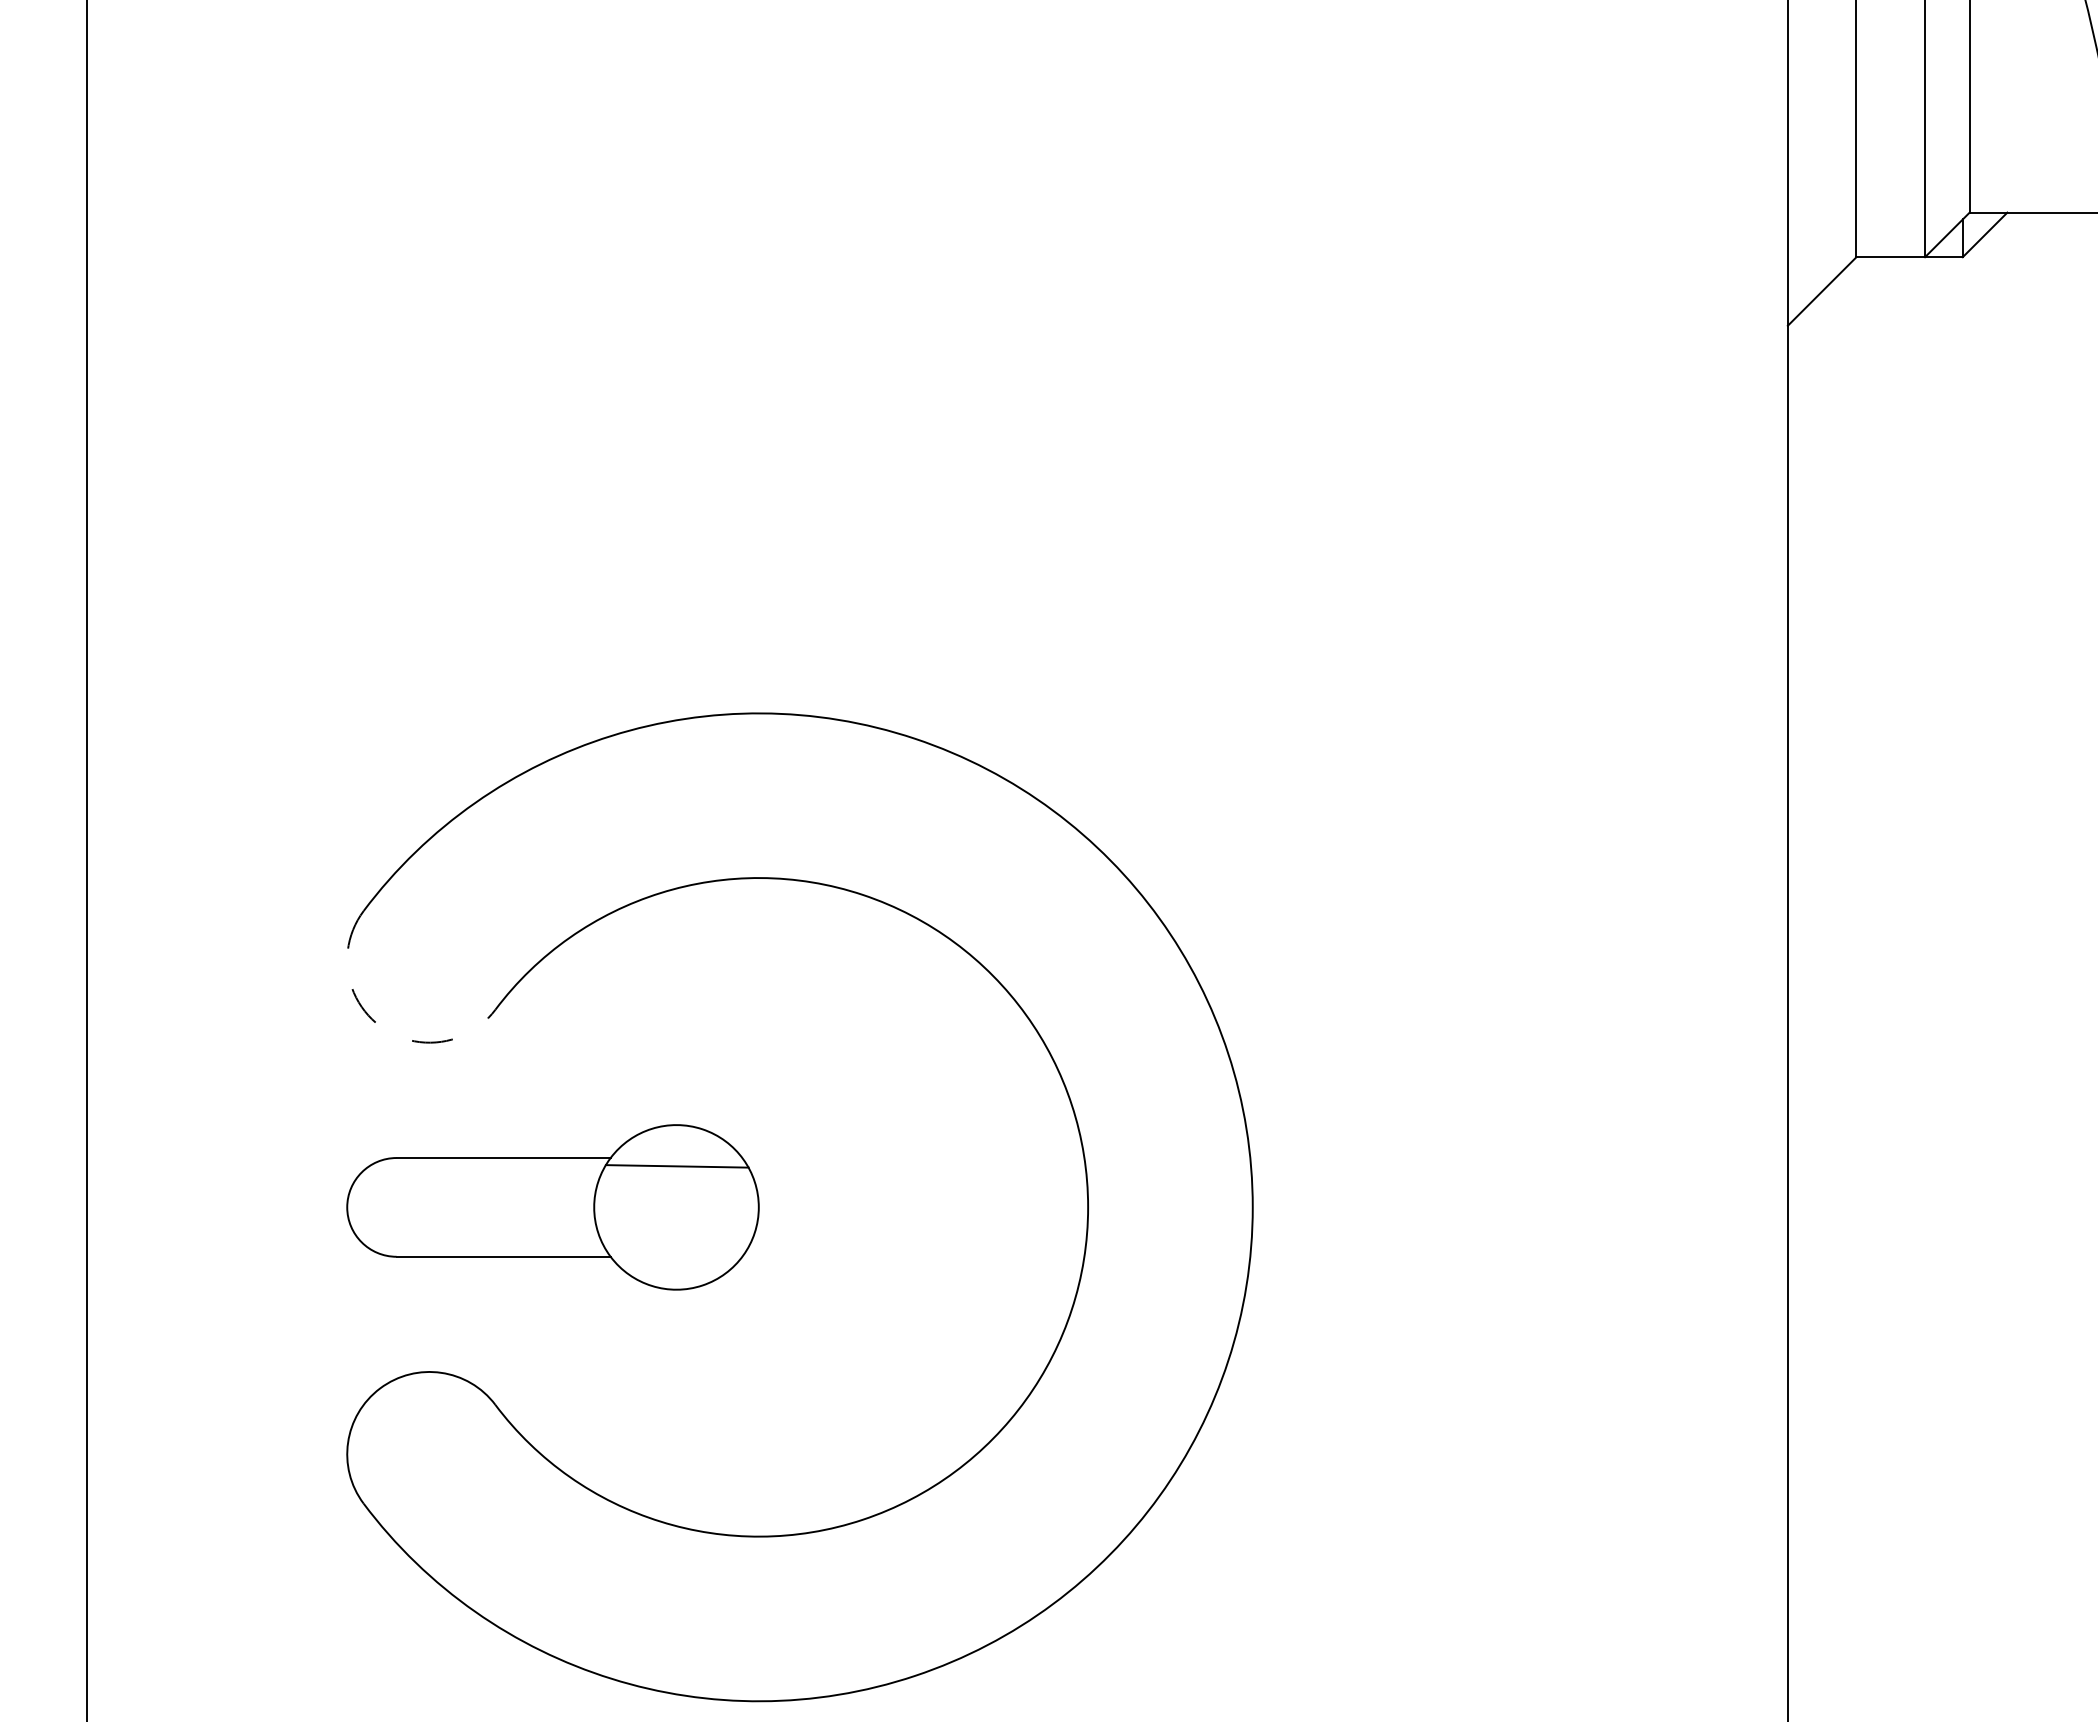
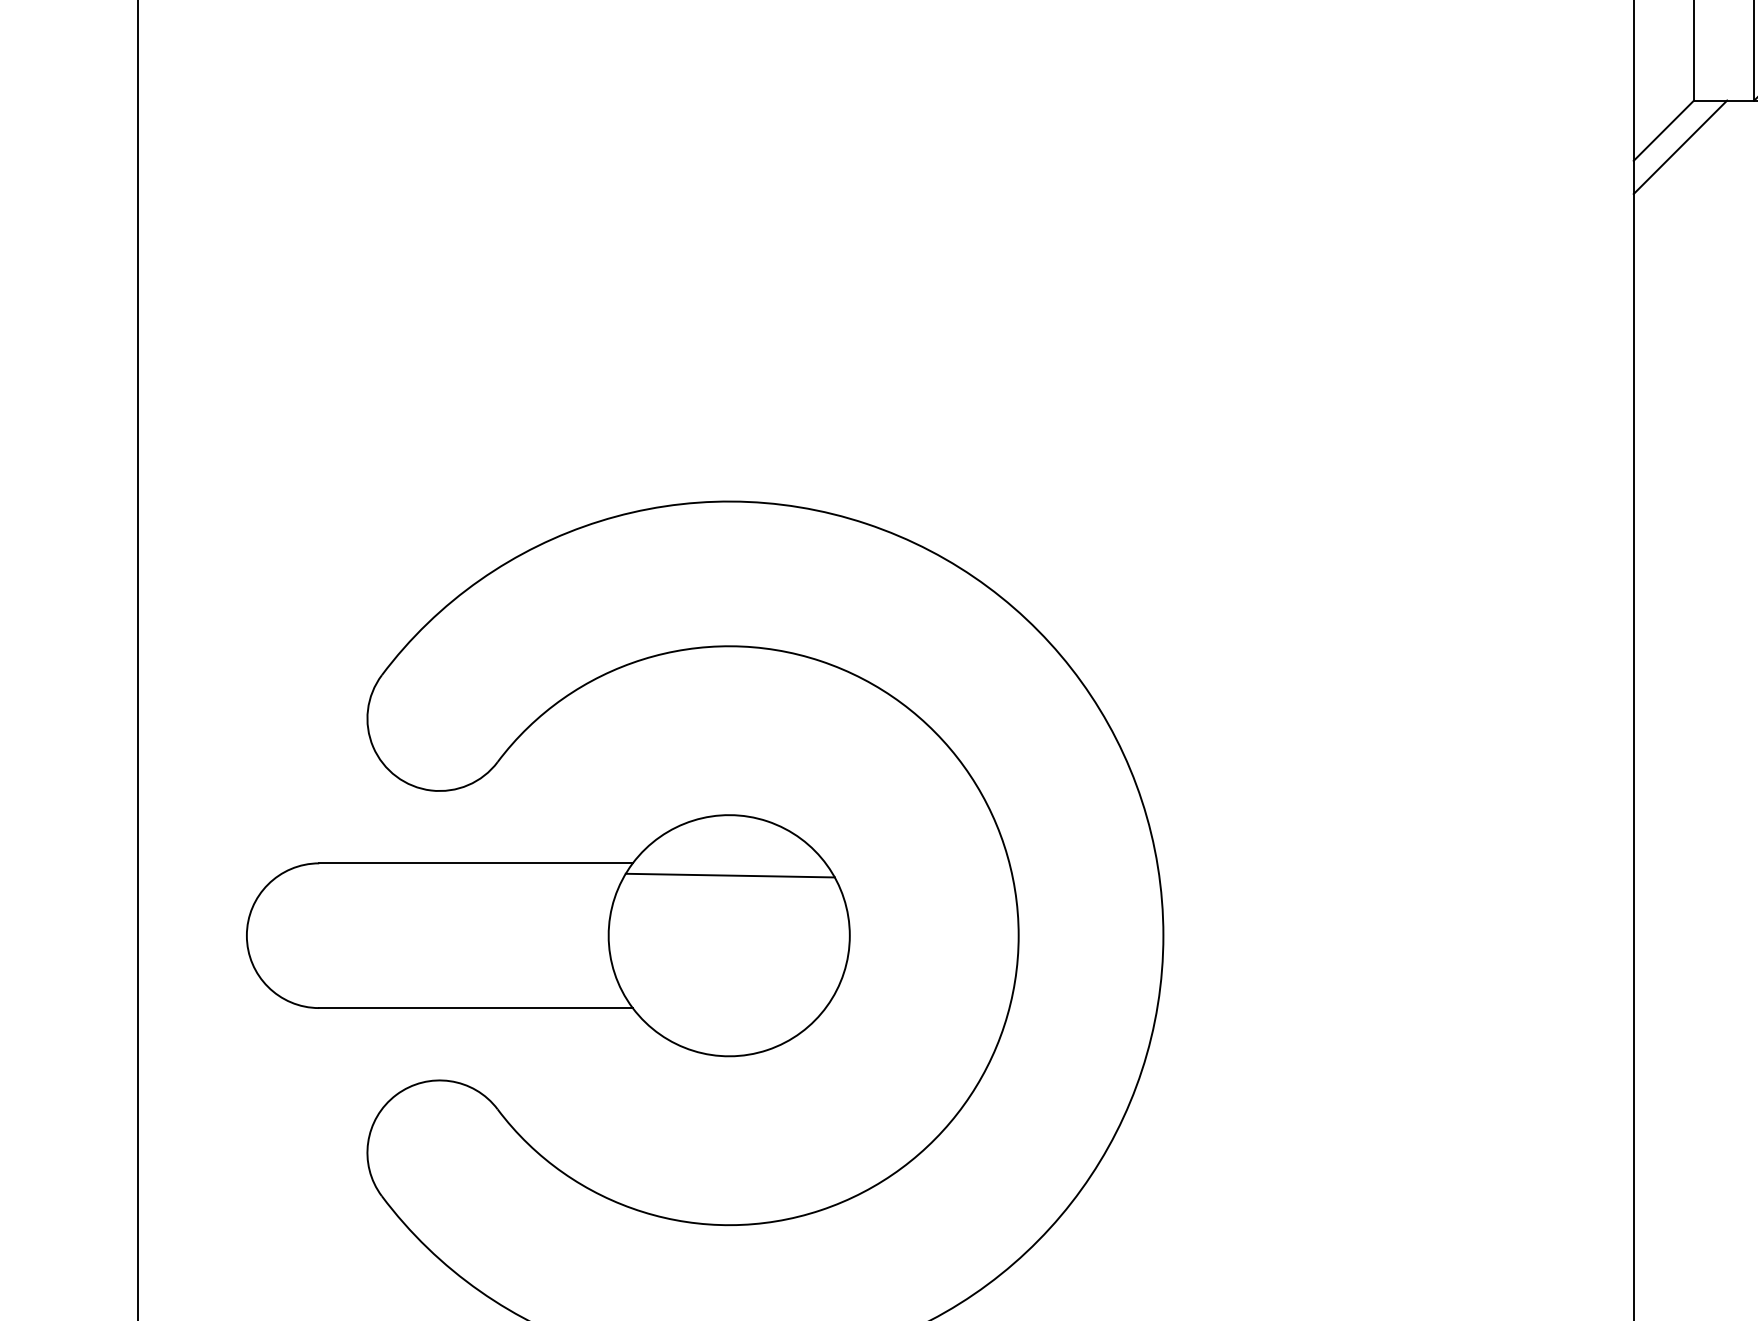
line: (1840, 310) -> (1680, 147), added
arc: (380, 1026) -> (396, 776), dashed -> solid
part: (552, 1207) -> (547, 935), size x1.67

